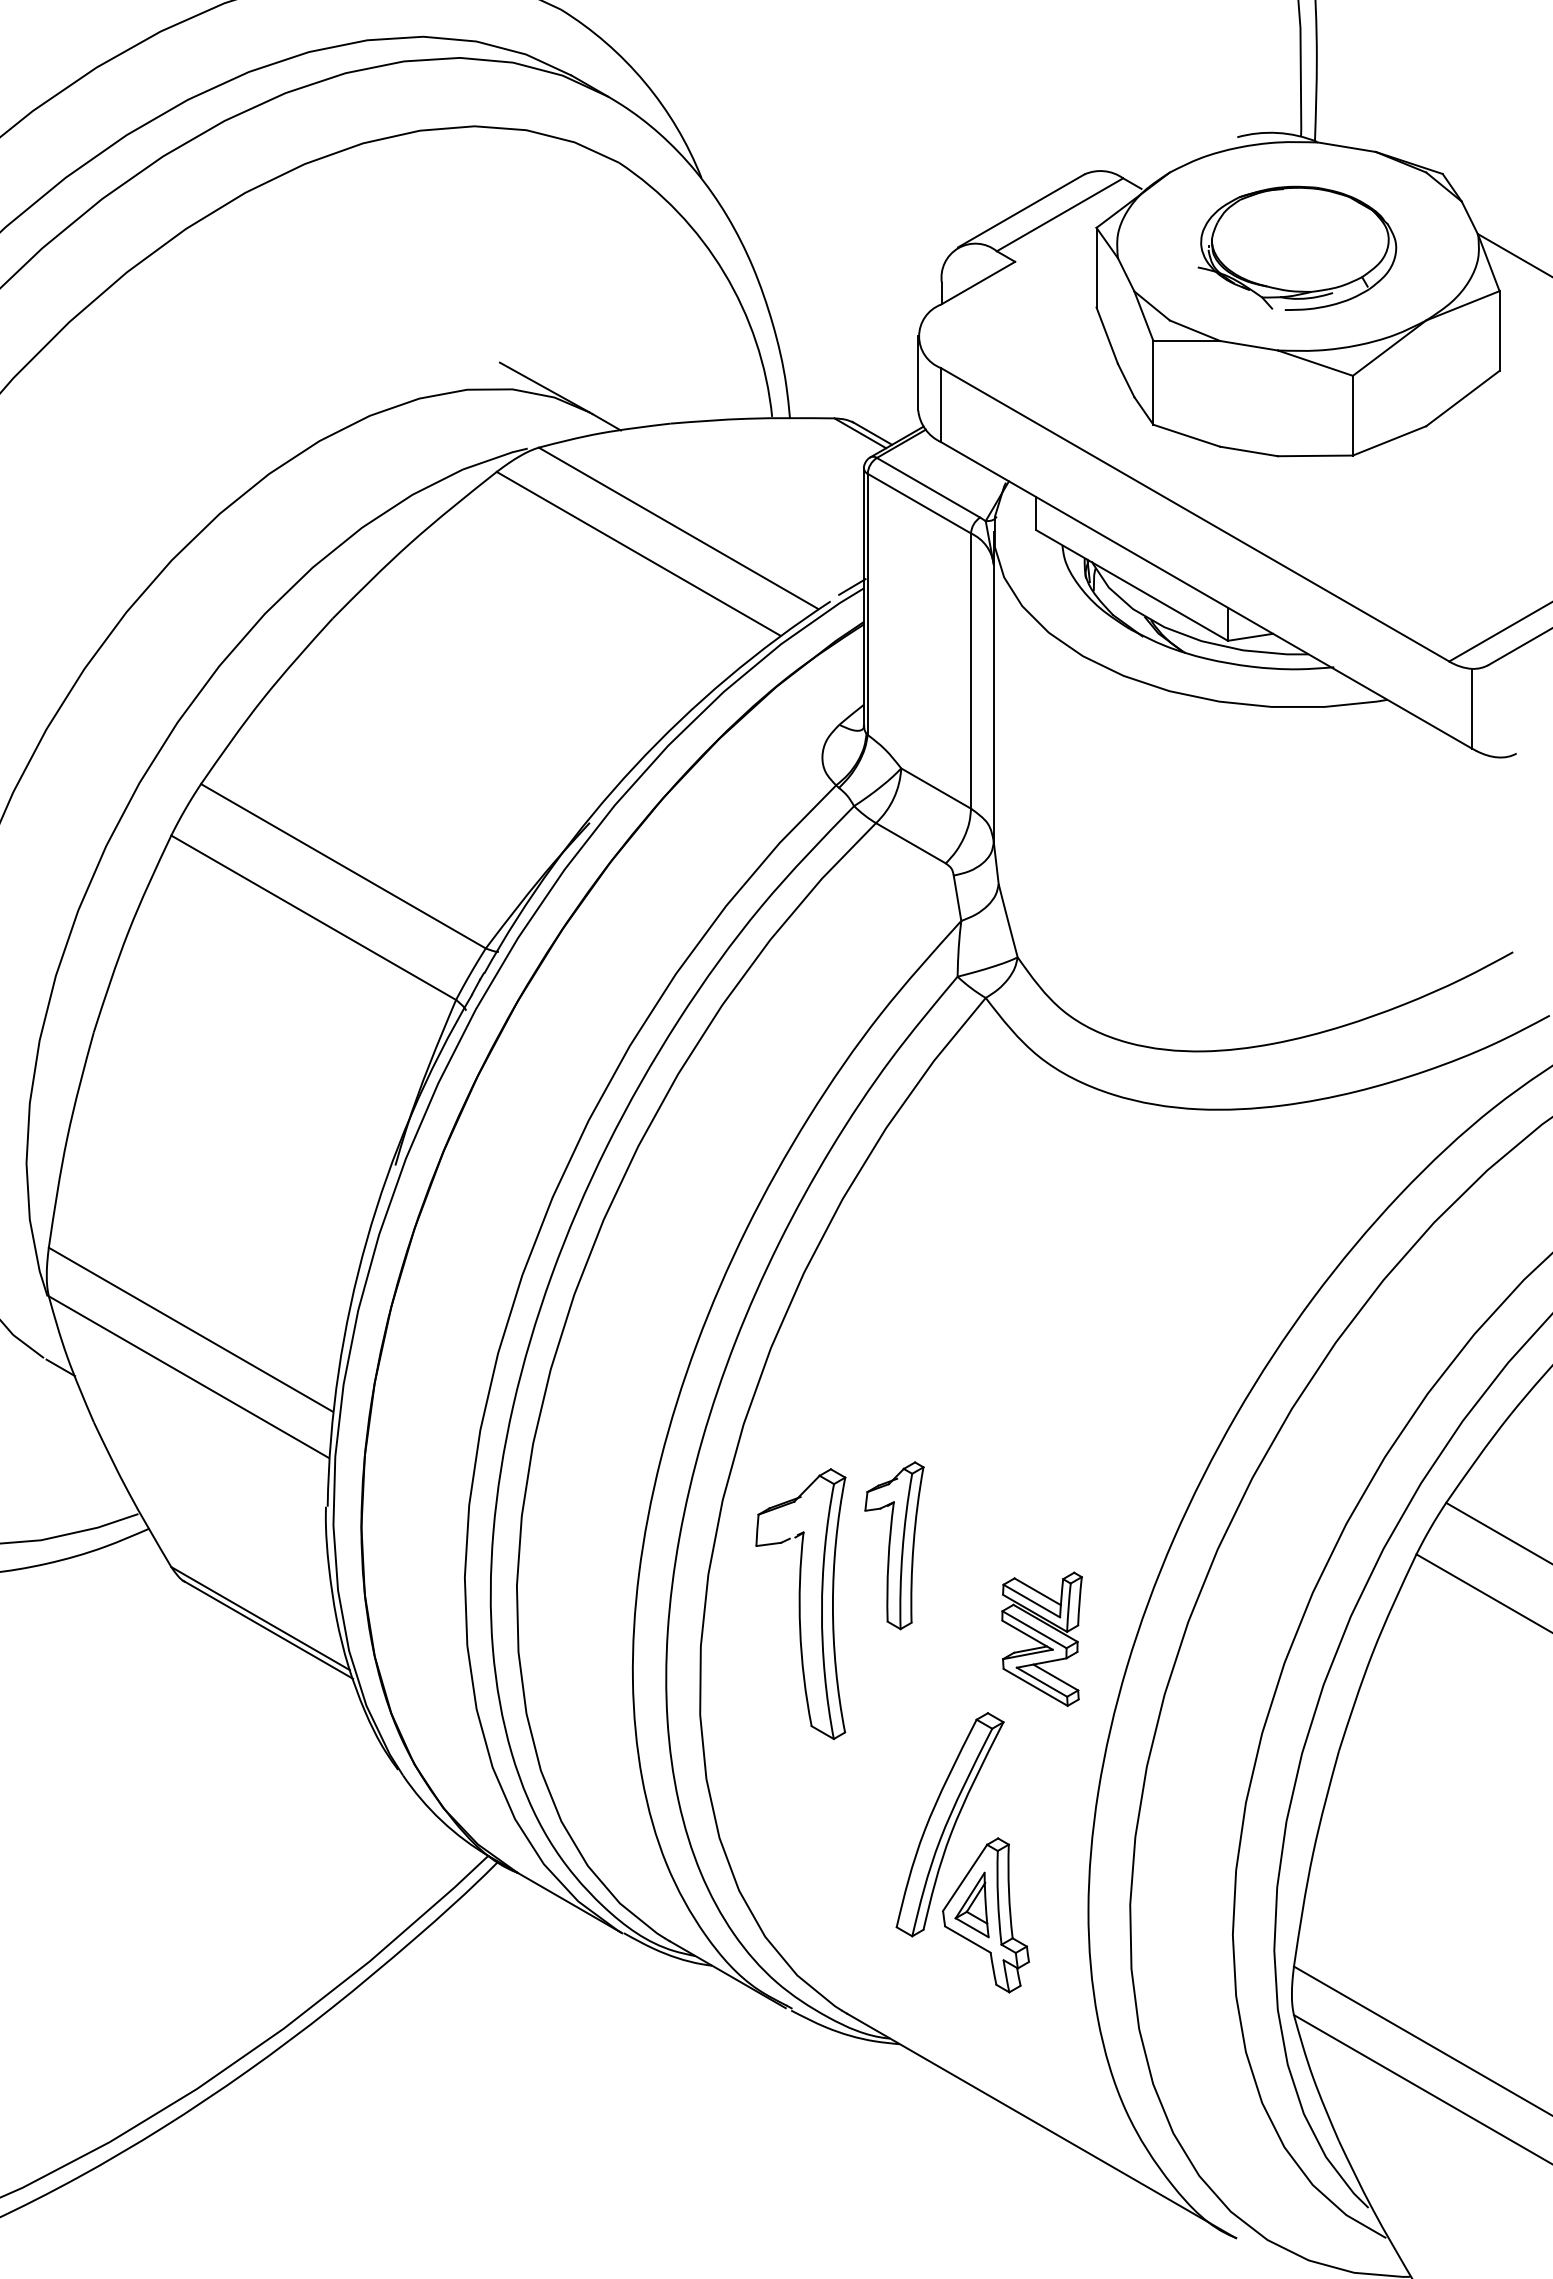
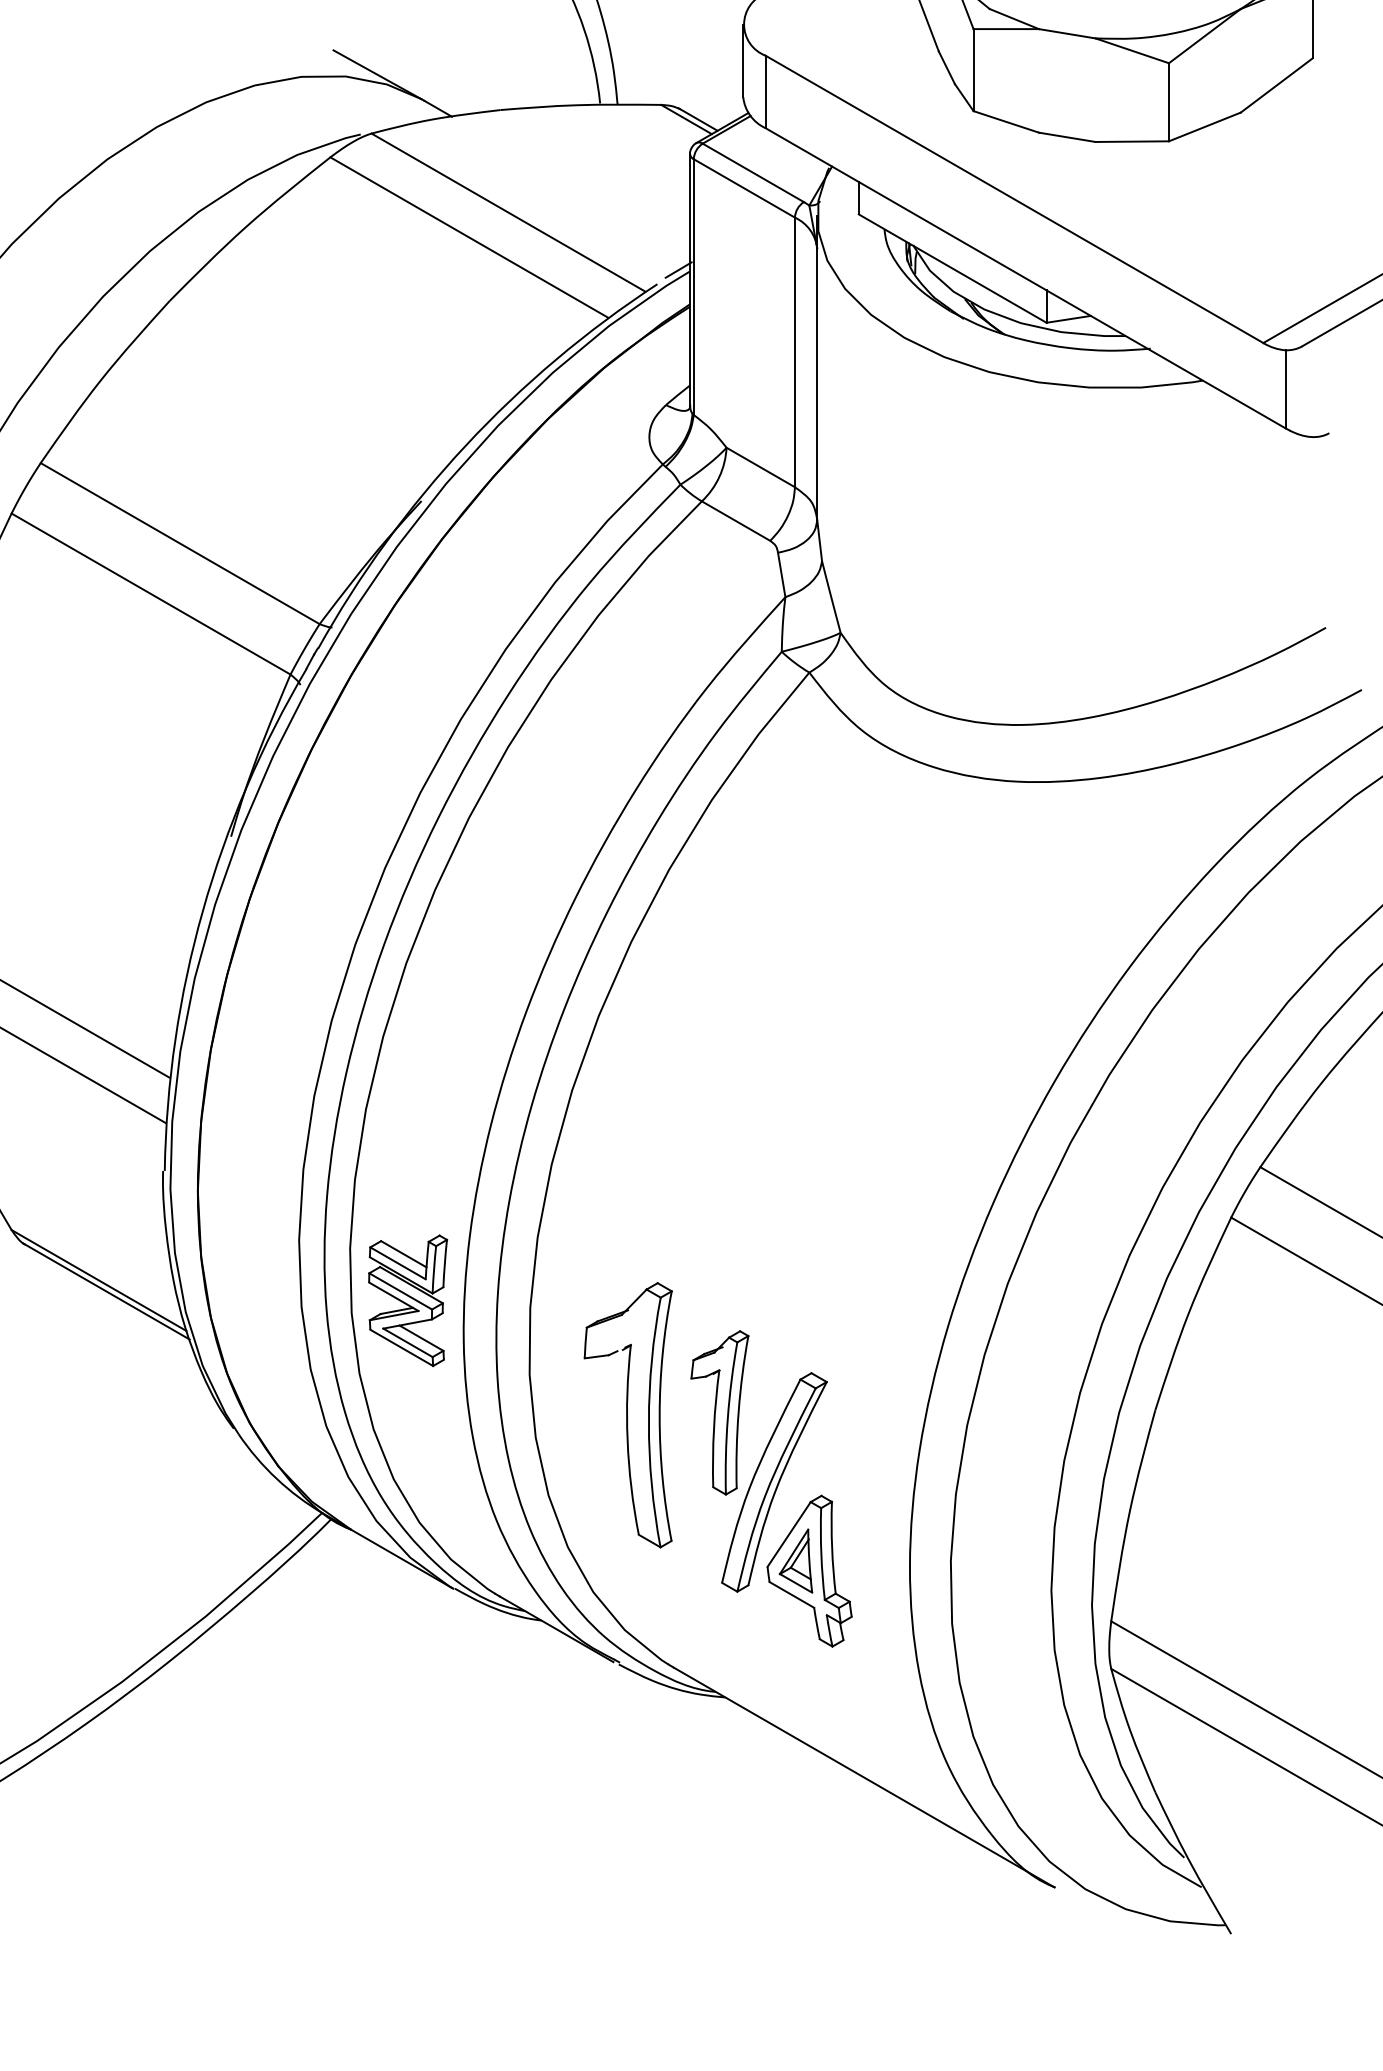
part: (894, 1545) -> (719, 1412), moved
part: (800, 1604) -> (627, 1415), moved
part: (1041, 1638) -> (407, 1300), moved

